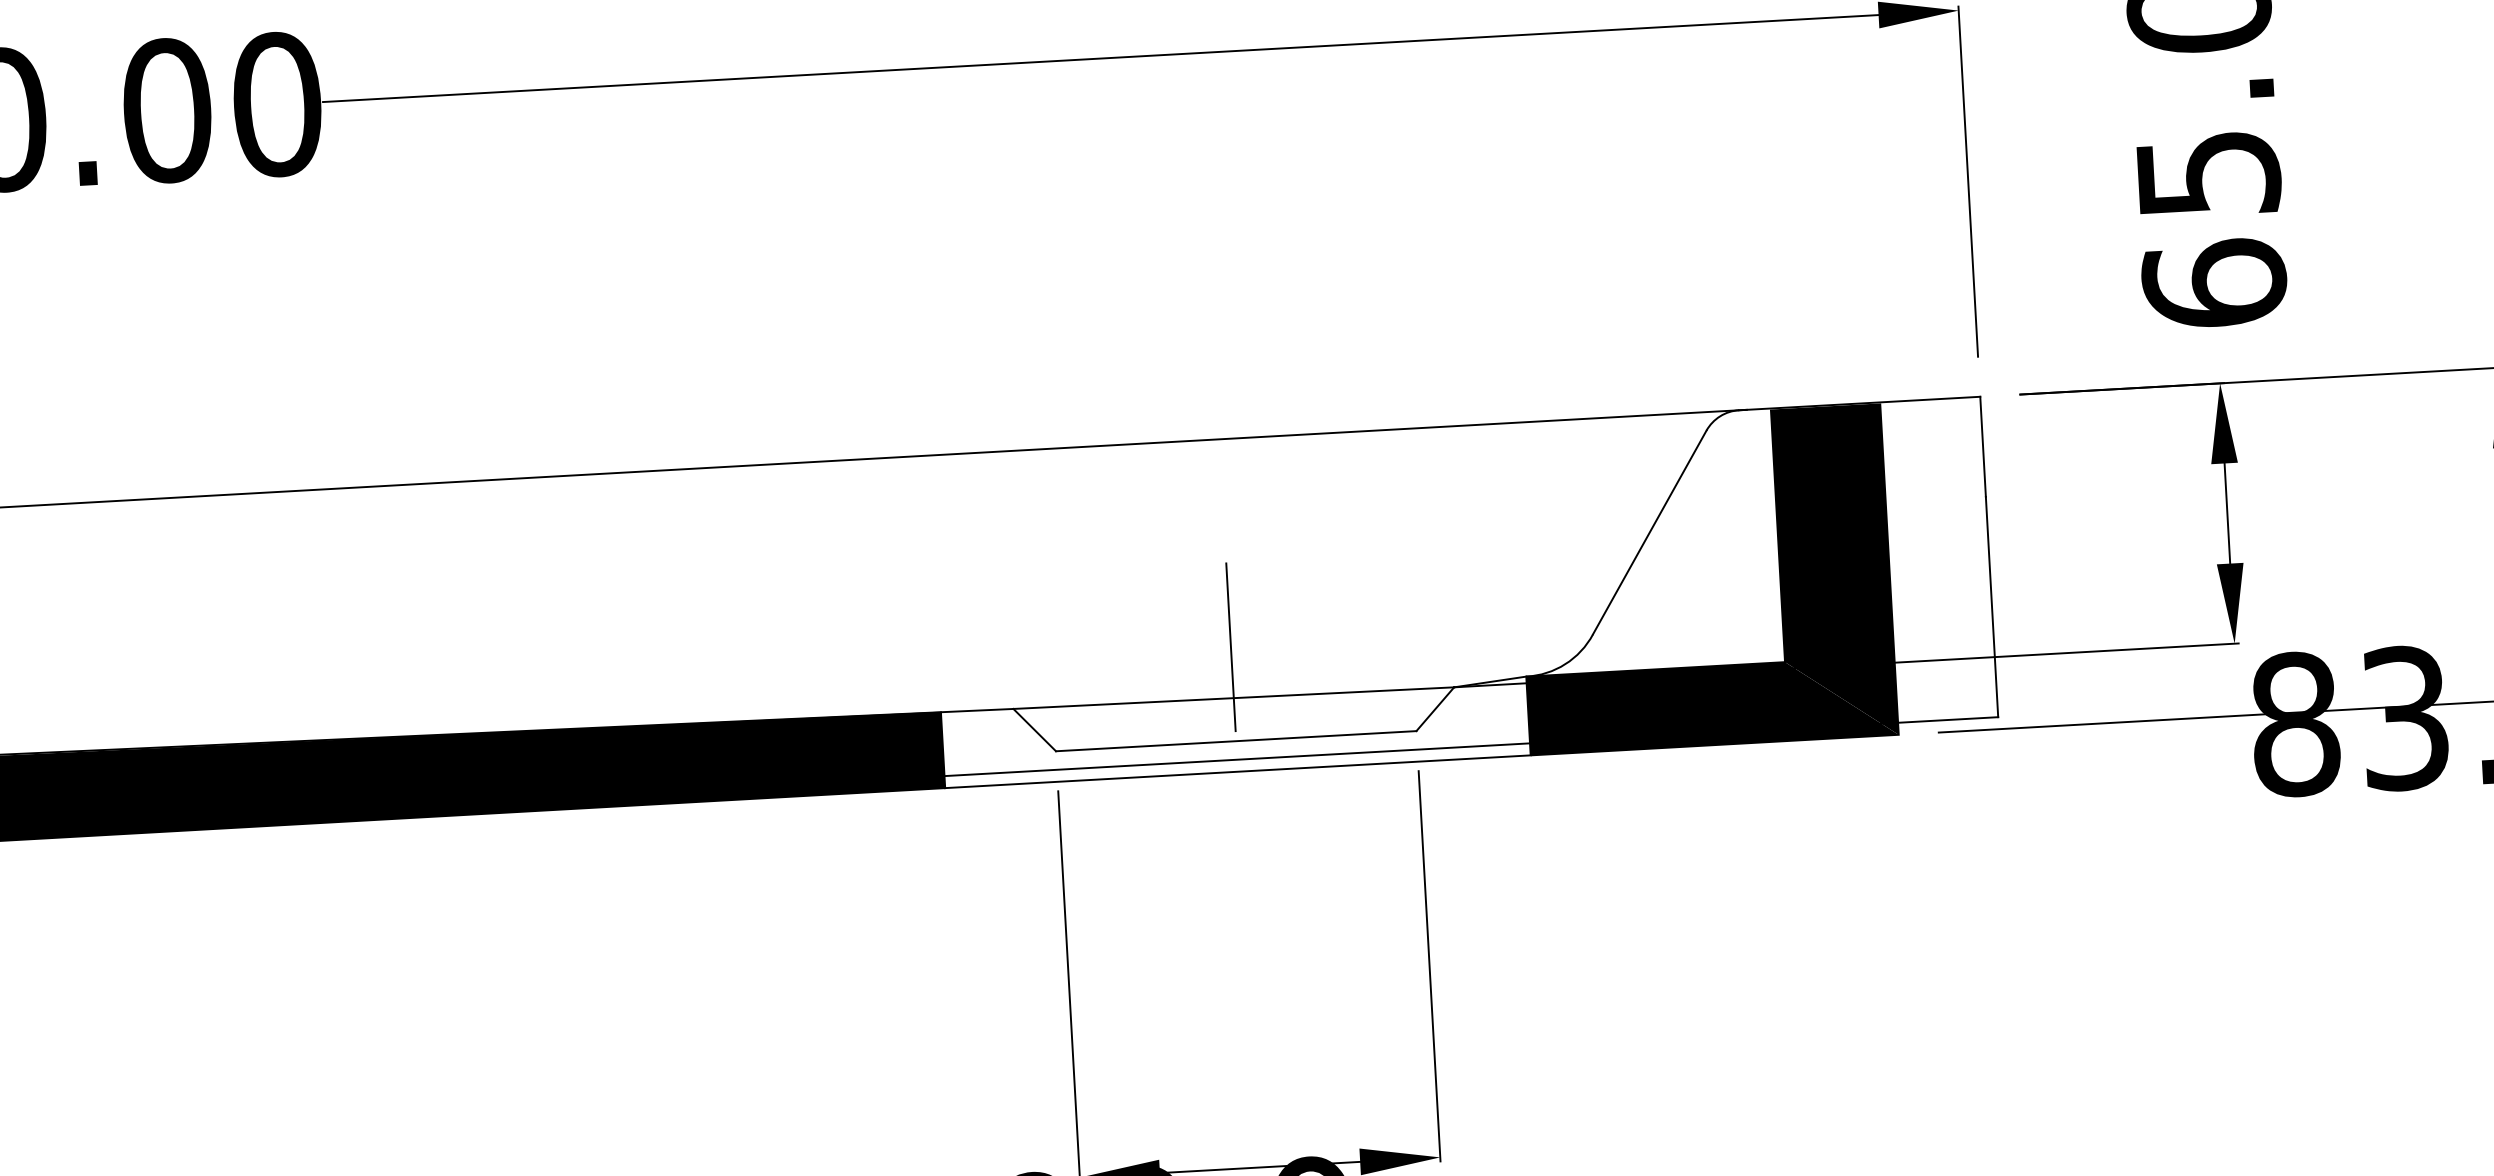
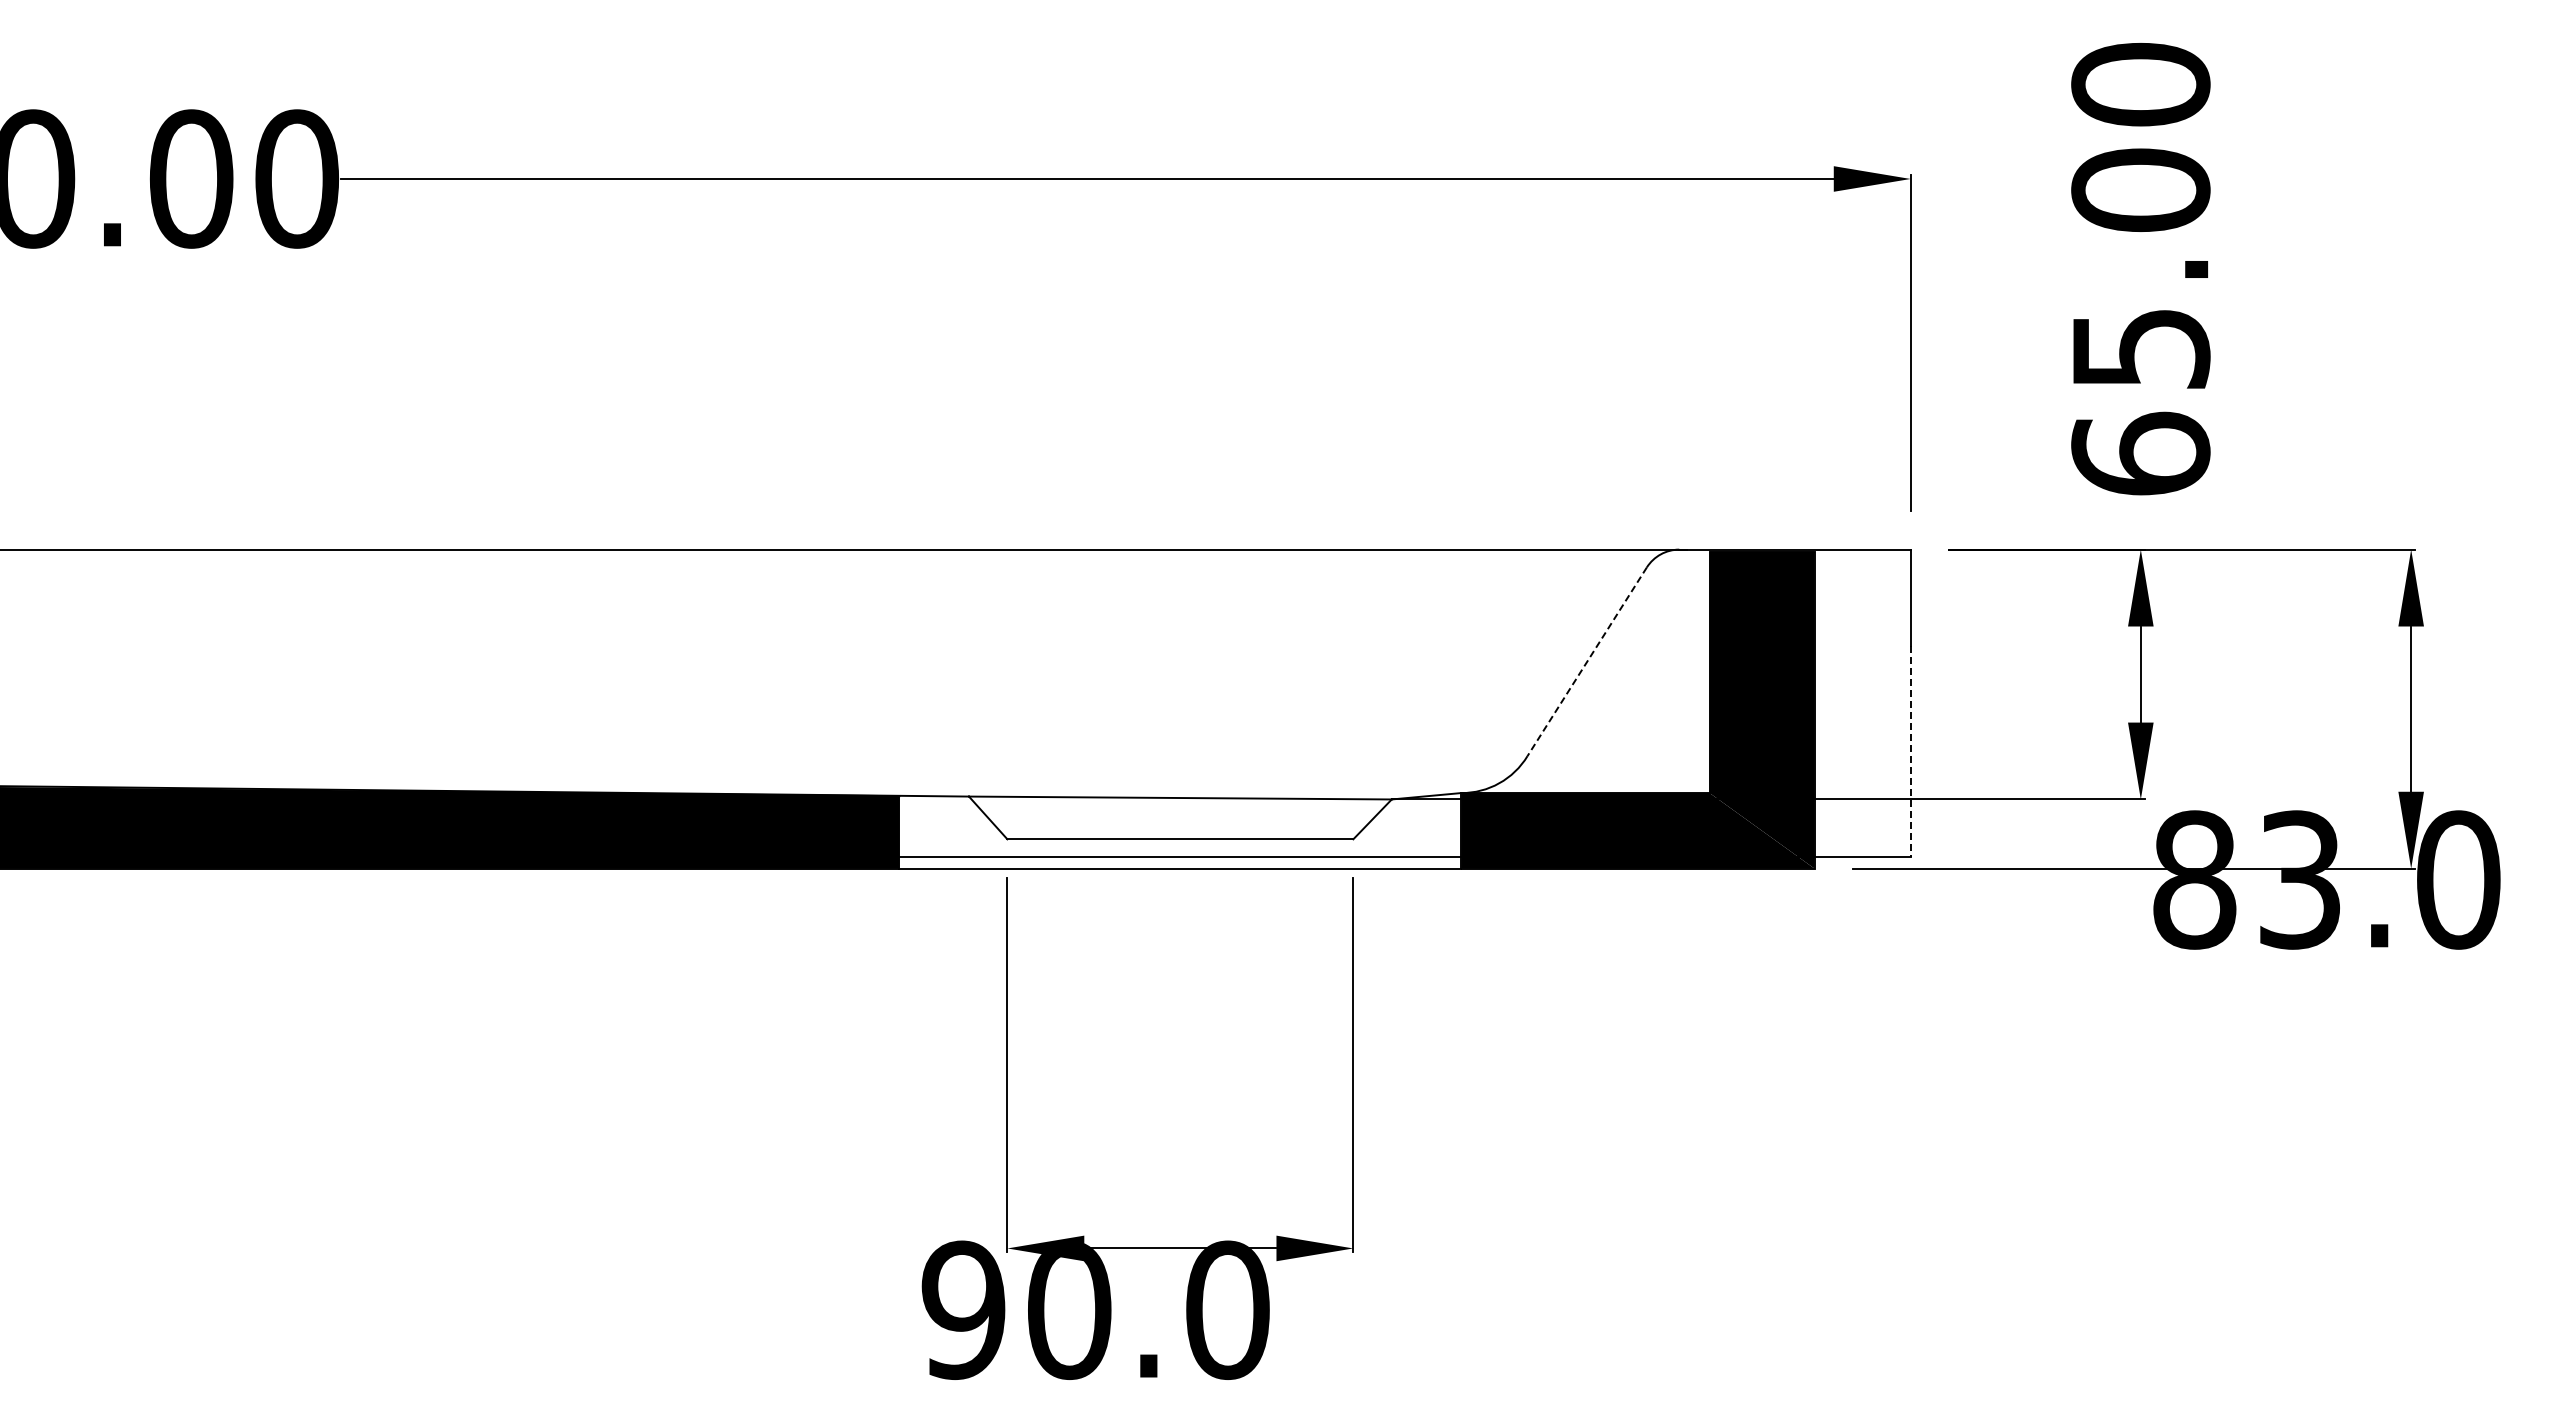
line: (1650, 532) -> (1587, 661), solid -> dashed
line: (1991, 607) -> (1910, 751), solid -> dashed
line: (1231, 646) -> (1180, 748), removed

